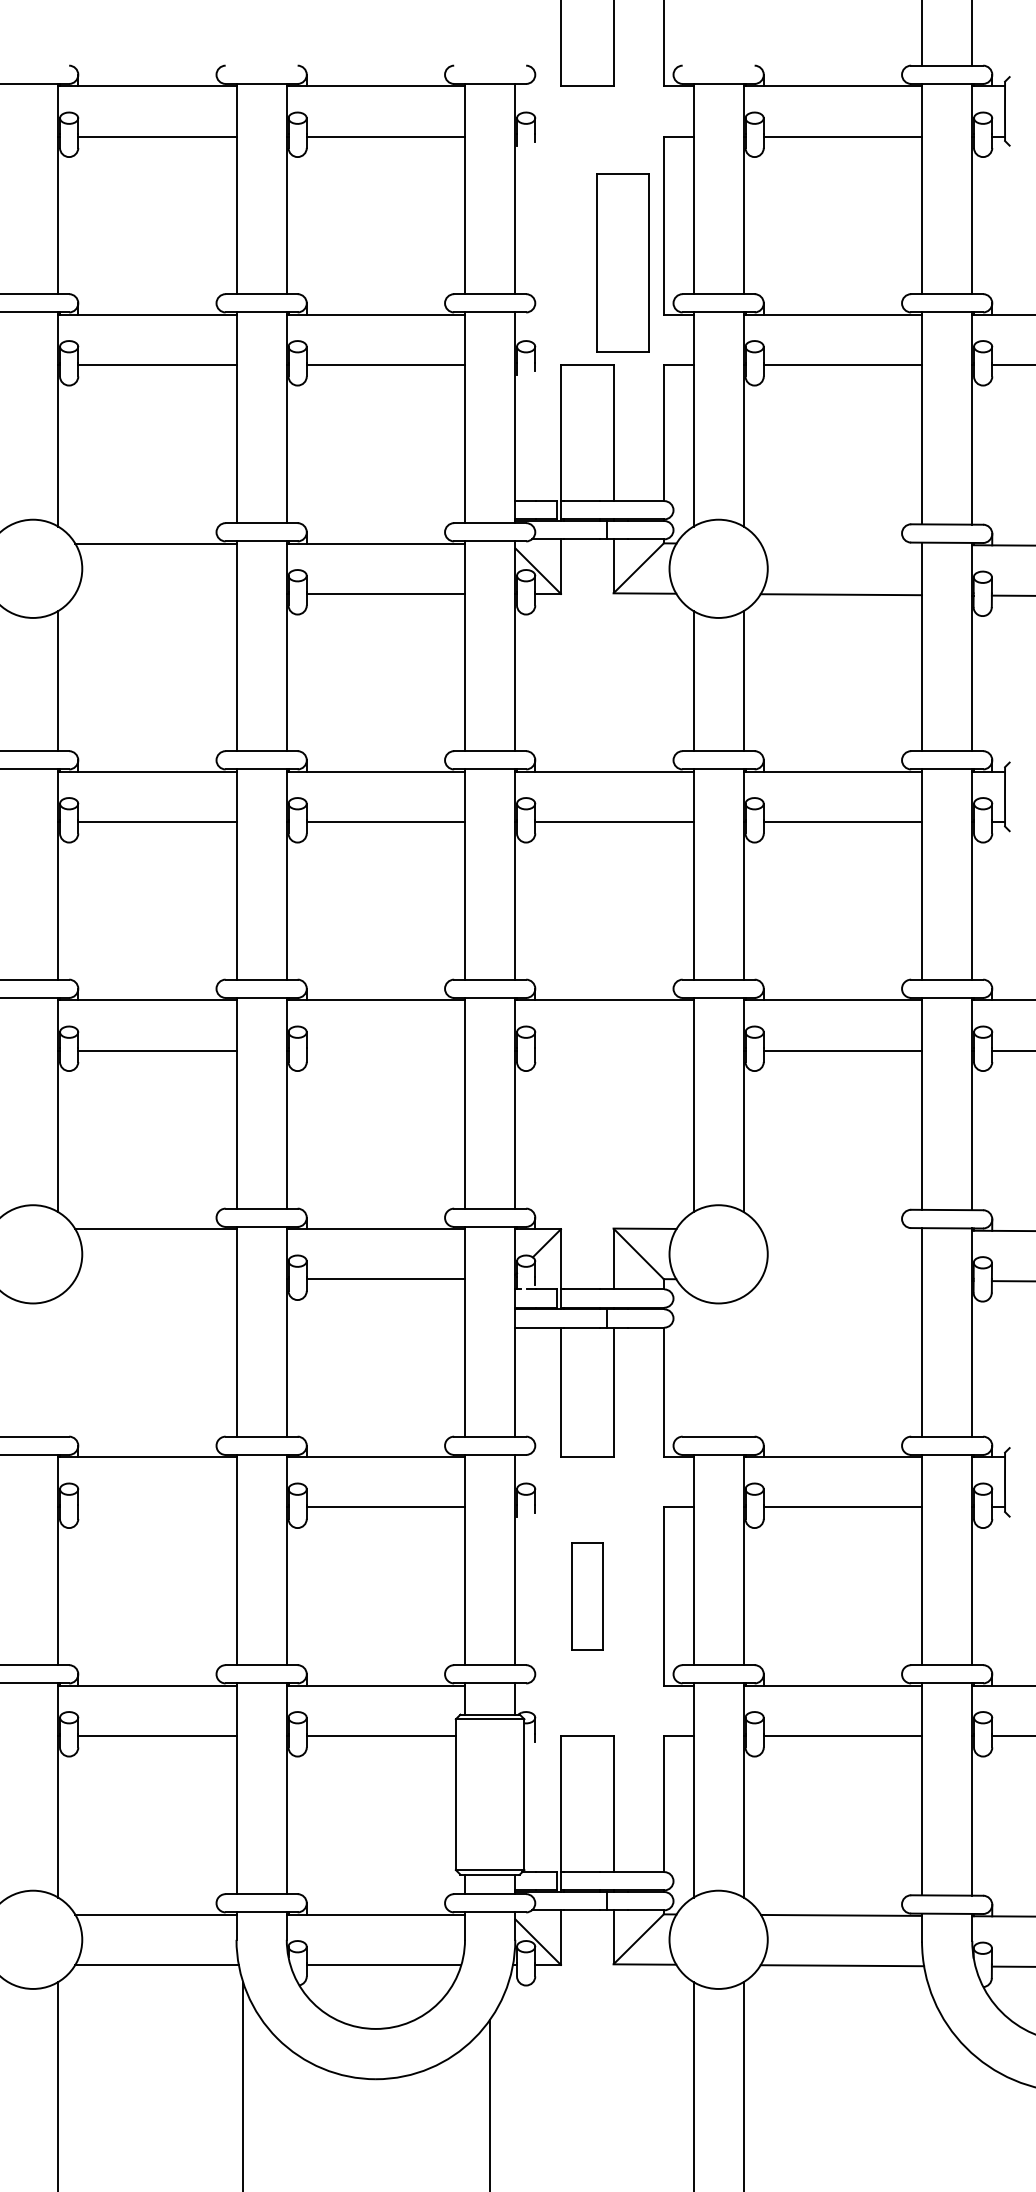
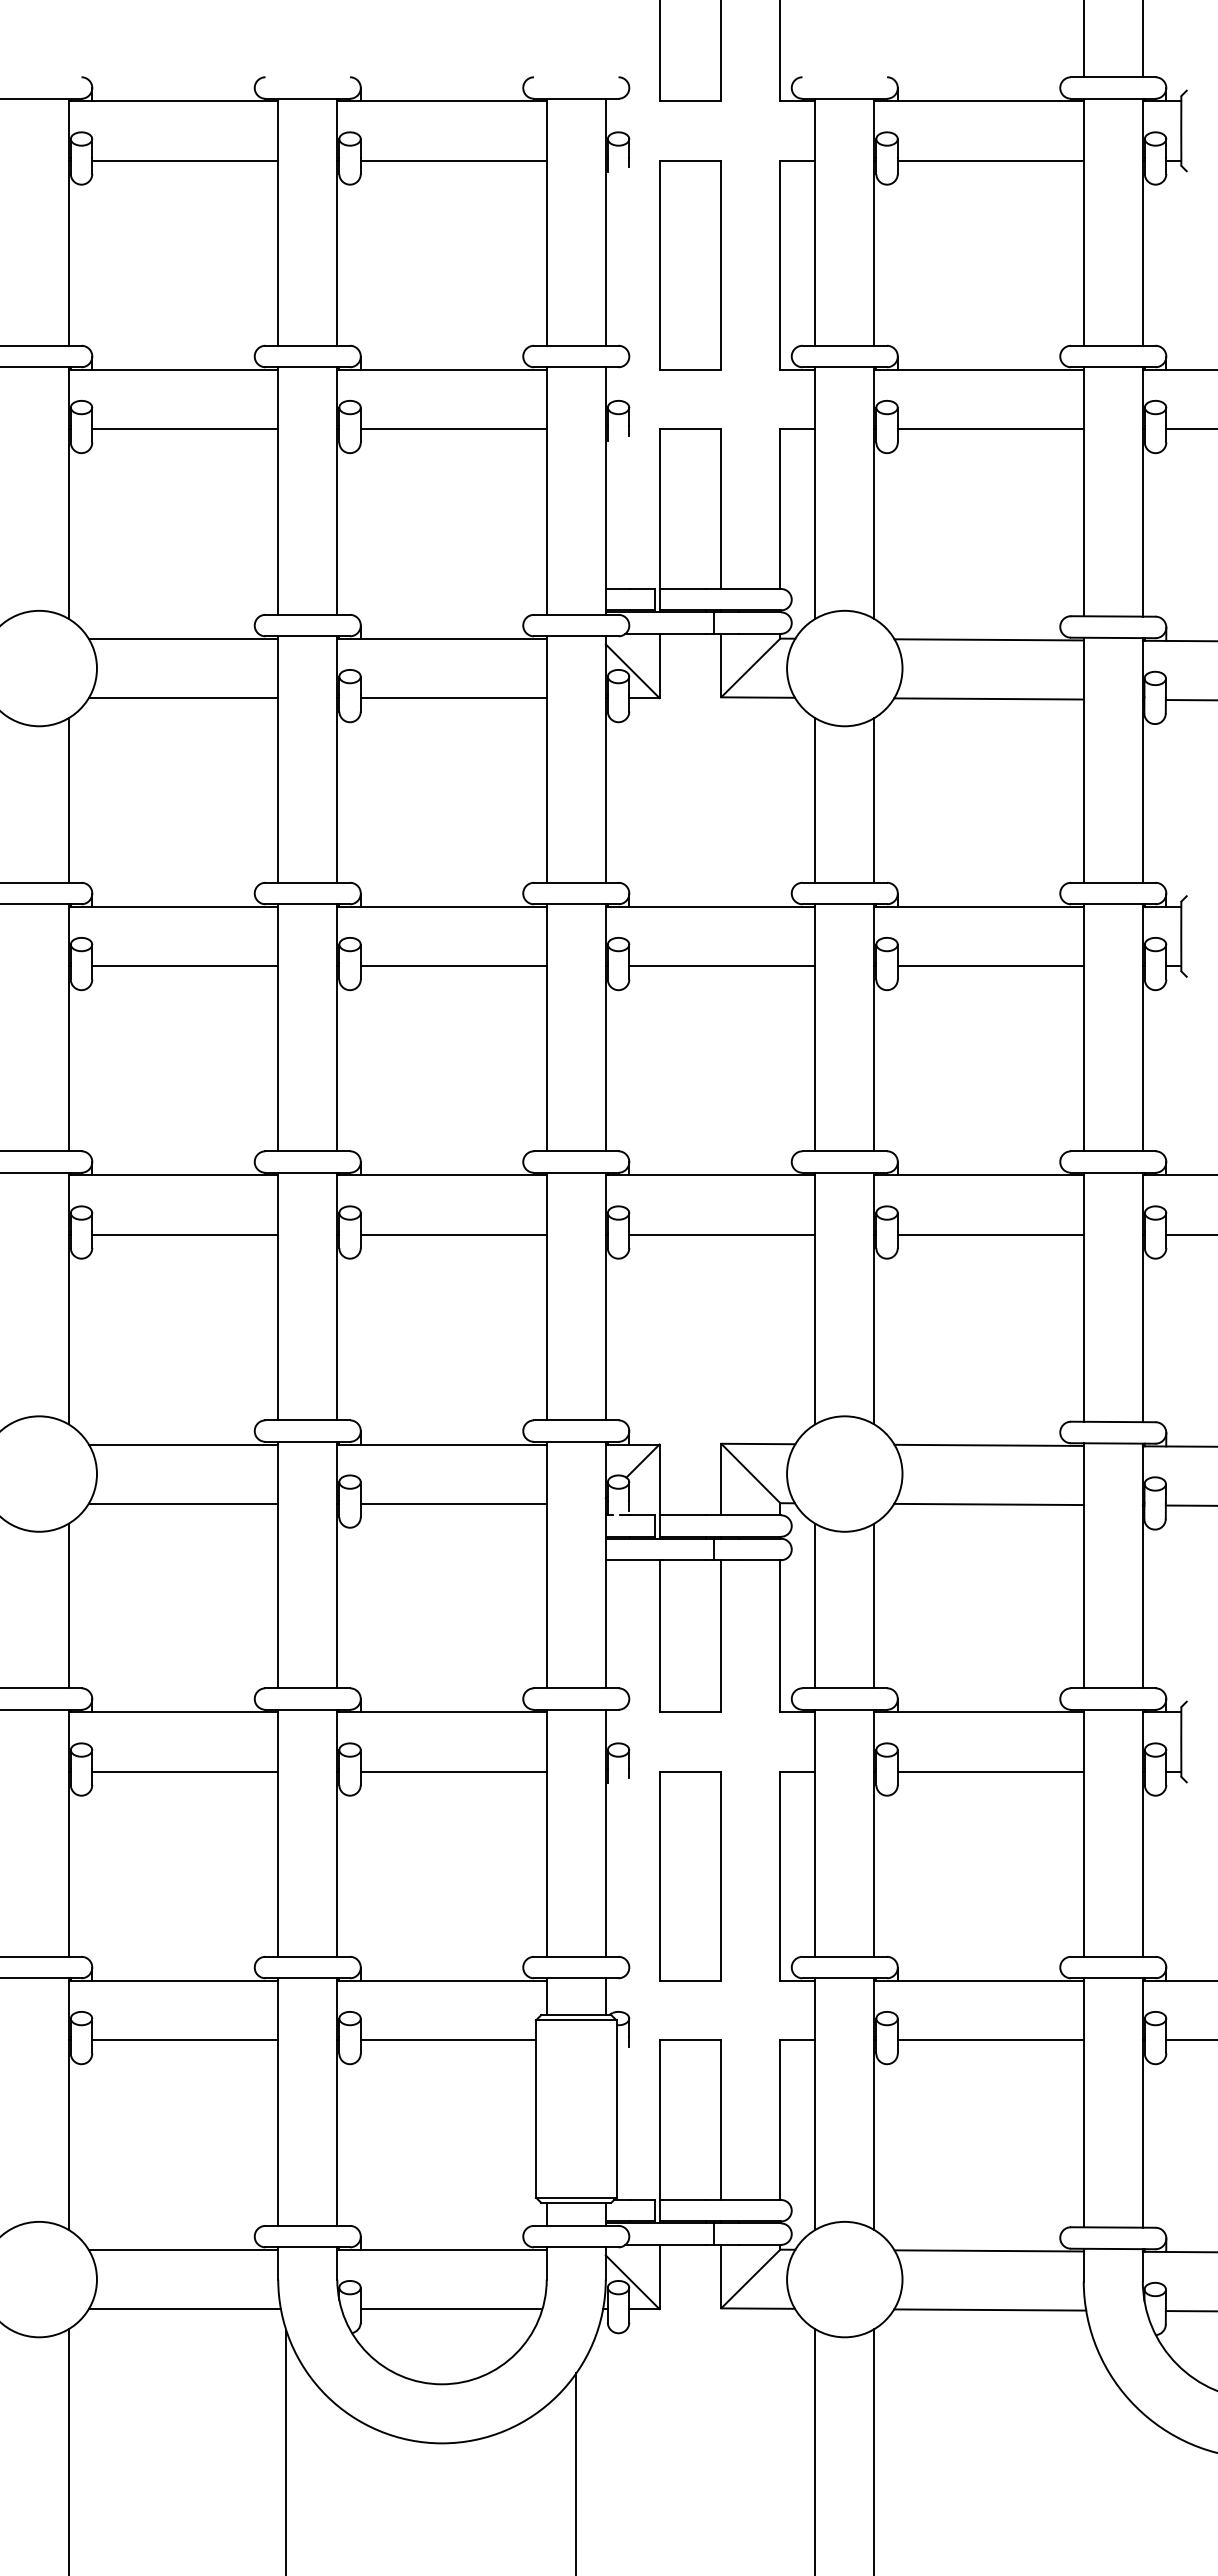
part: (623, 263) -> (690, 265), moved
line: (840, 544) -> (988, 639), added
line: (155, 594) -> (183, 698), added
line: (385, 1050) -> (453, 1234), added
line: (614, 1050) -> (722, 1234), added
line: (840, 1229) -> (988, 1444), added
line: (155, 1279) -> (183, 1503), added
line: (840, 1280) -> (988, 1504), added
line: (58, 1366) -> (68, 1605), added
line: (693, 1366) -> (815, 1605), added
line: (743, 1366) -> (874, 1605), added
line: (157, 1507) -> (185, 1771), added
part: (587, 1596) -> (690, 1876), size x1.67

